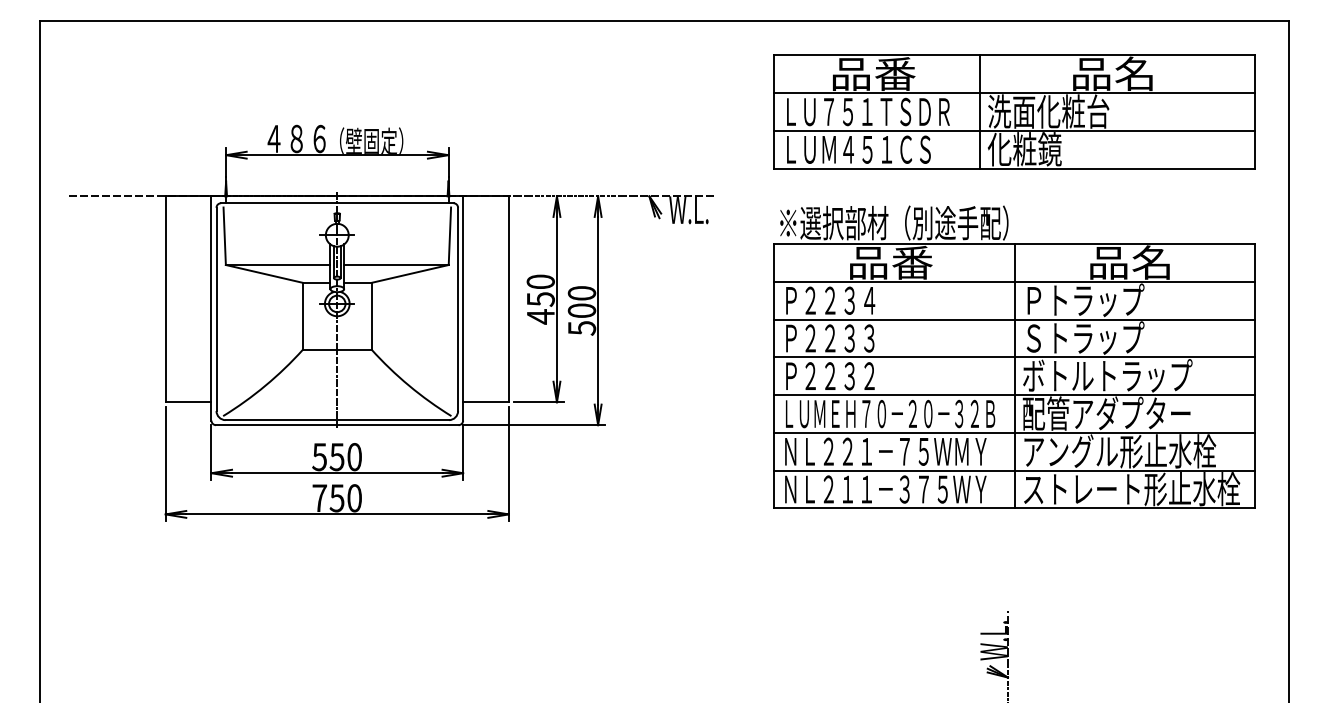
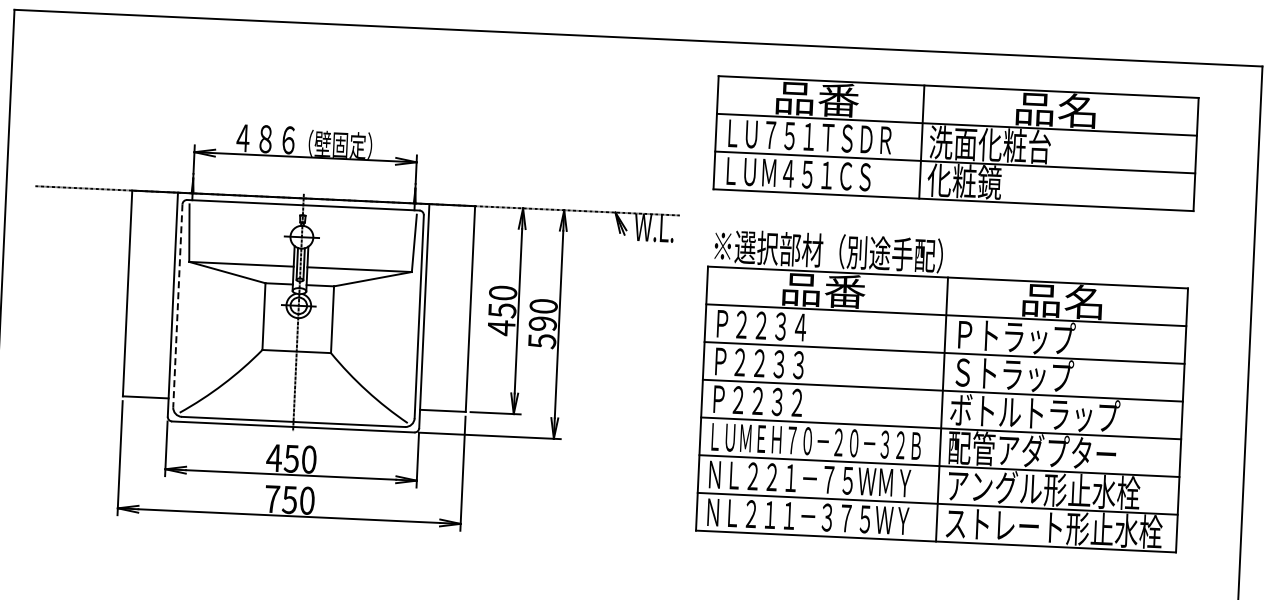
part: (1014, 111) -> (956, 143), moved
line: (216, 309) -> (177, 305), solid -> dashed
text: (582, 310) -> (543, 323), 500 -> 590
part: (1014, 356) -> (942, 389), moved
text: (319, 457) -> (274, 458), 550 -> 450

